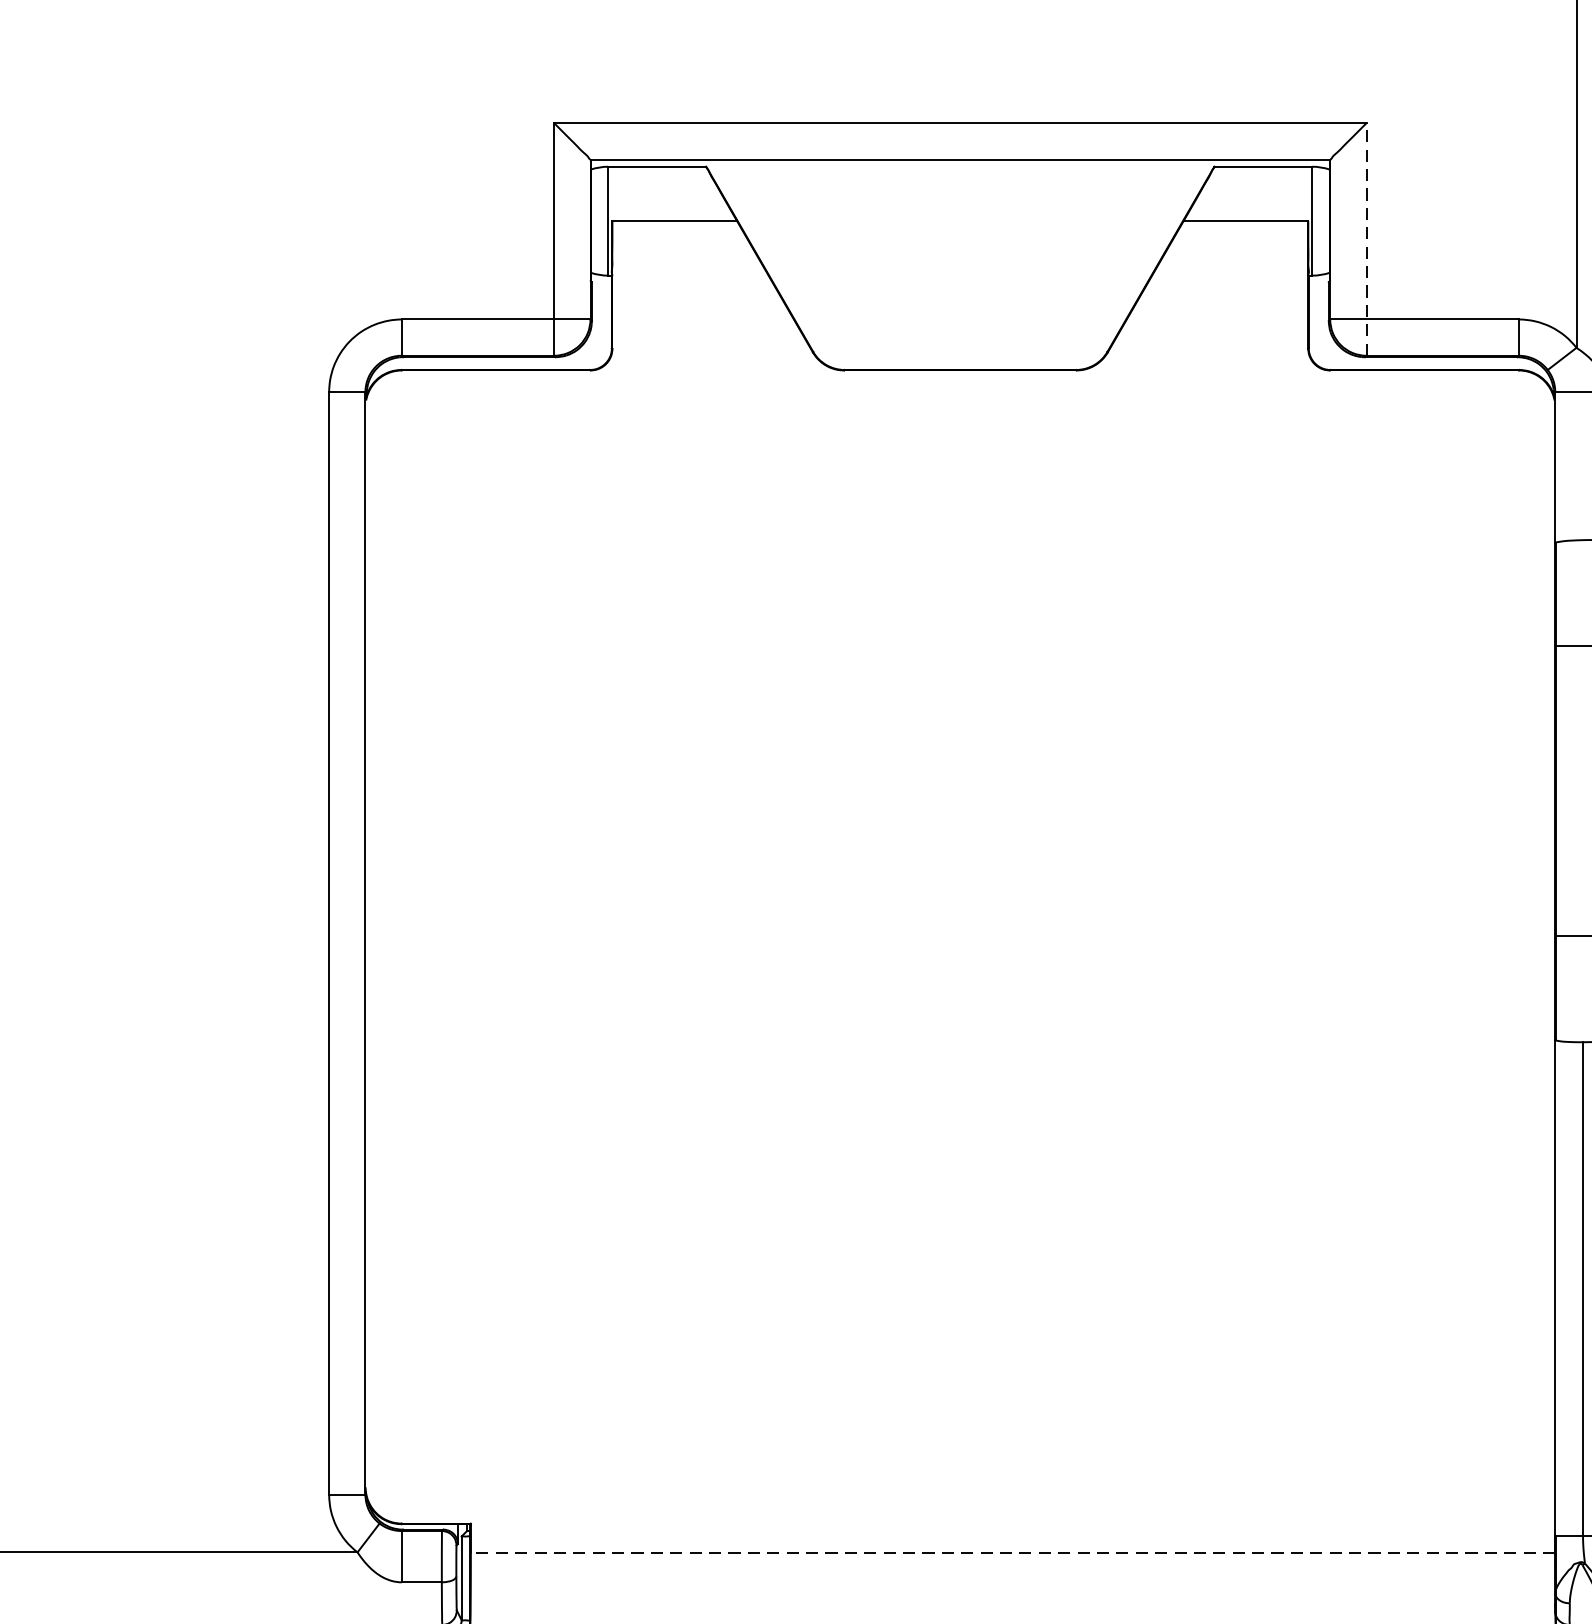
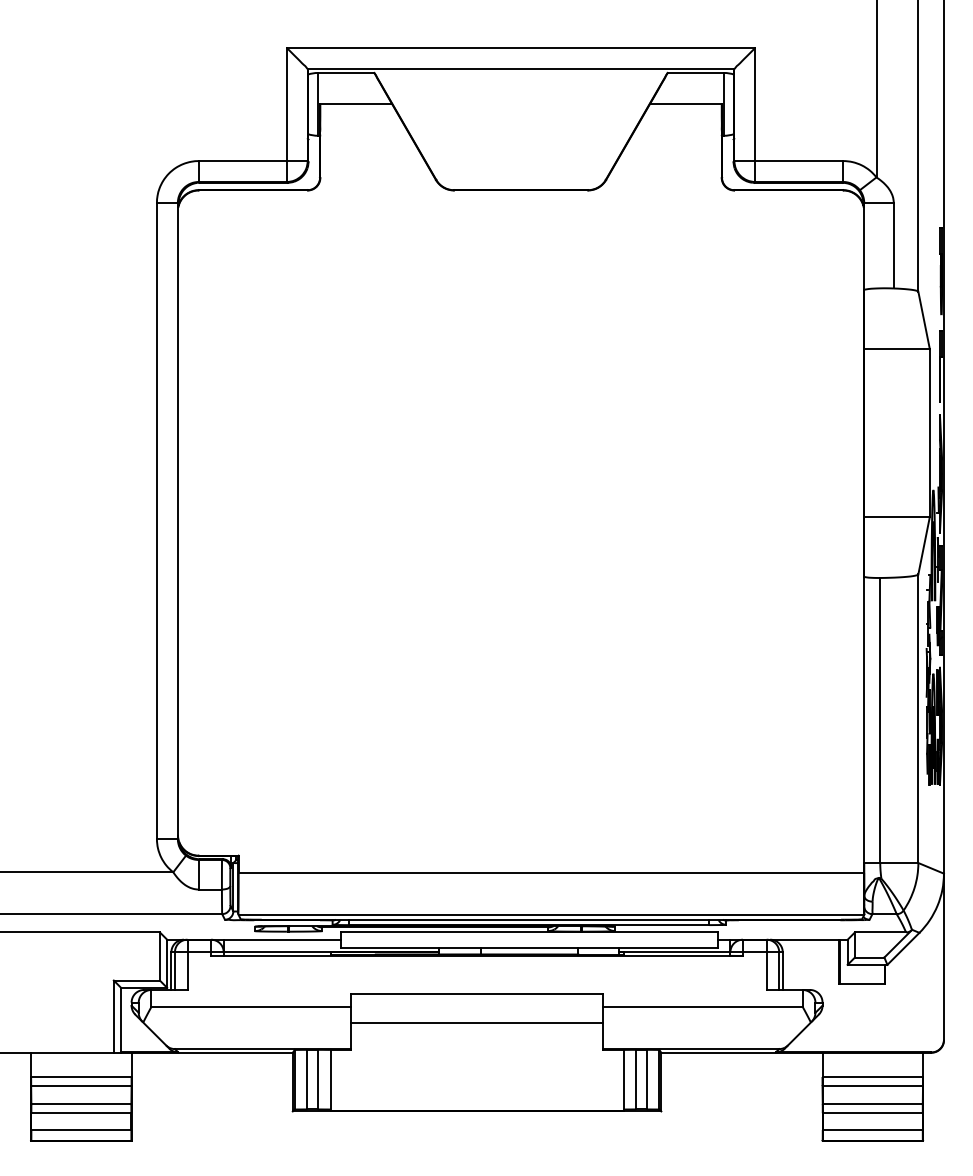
line: (1366, 238) -> (755, 114), dashed -> solid
line: (1013, 1552) -> (551, 872), dashed -> solid

